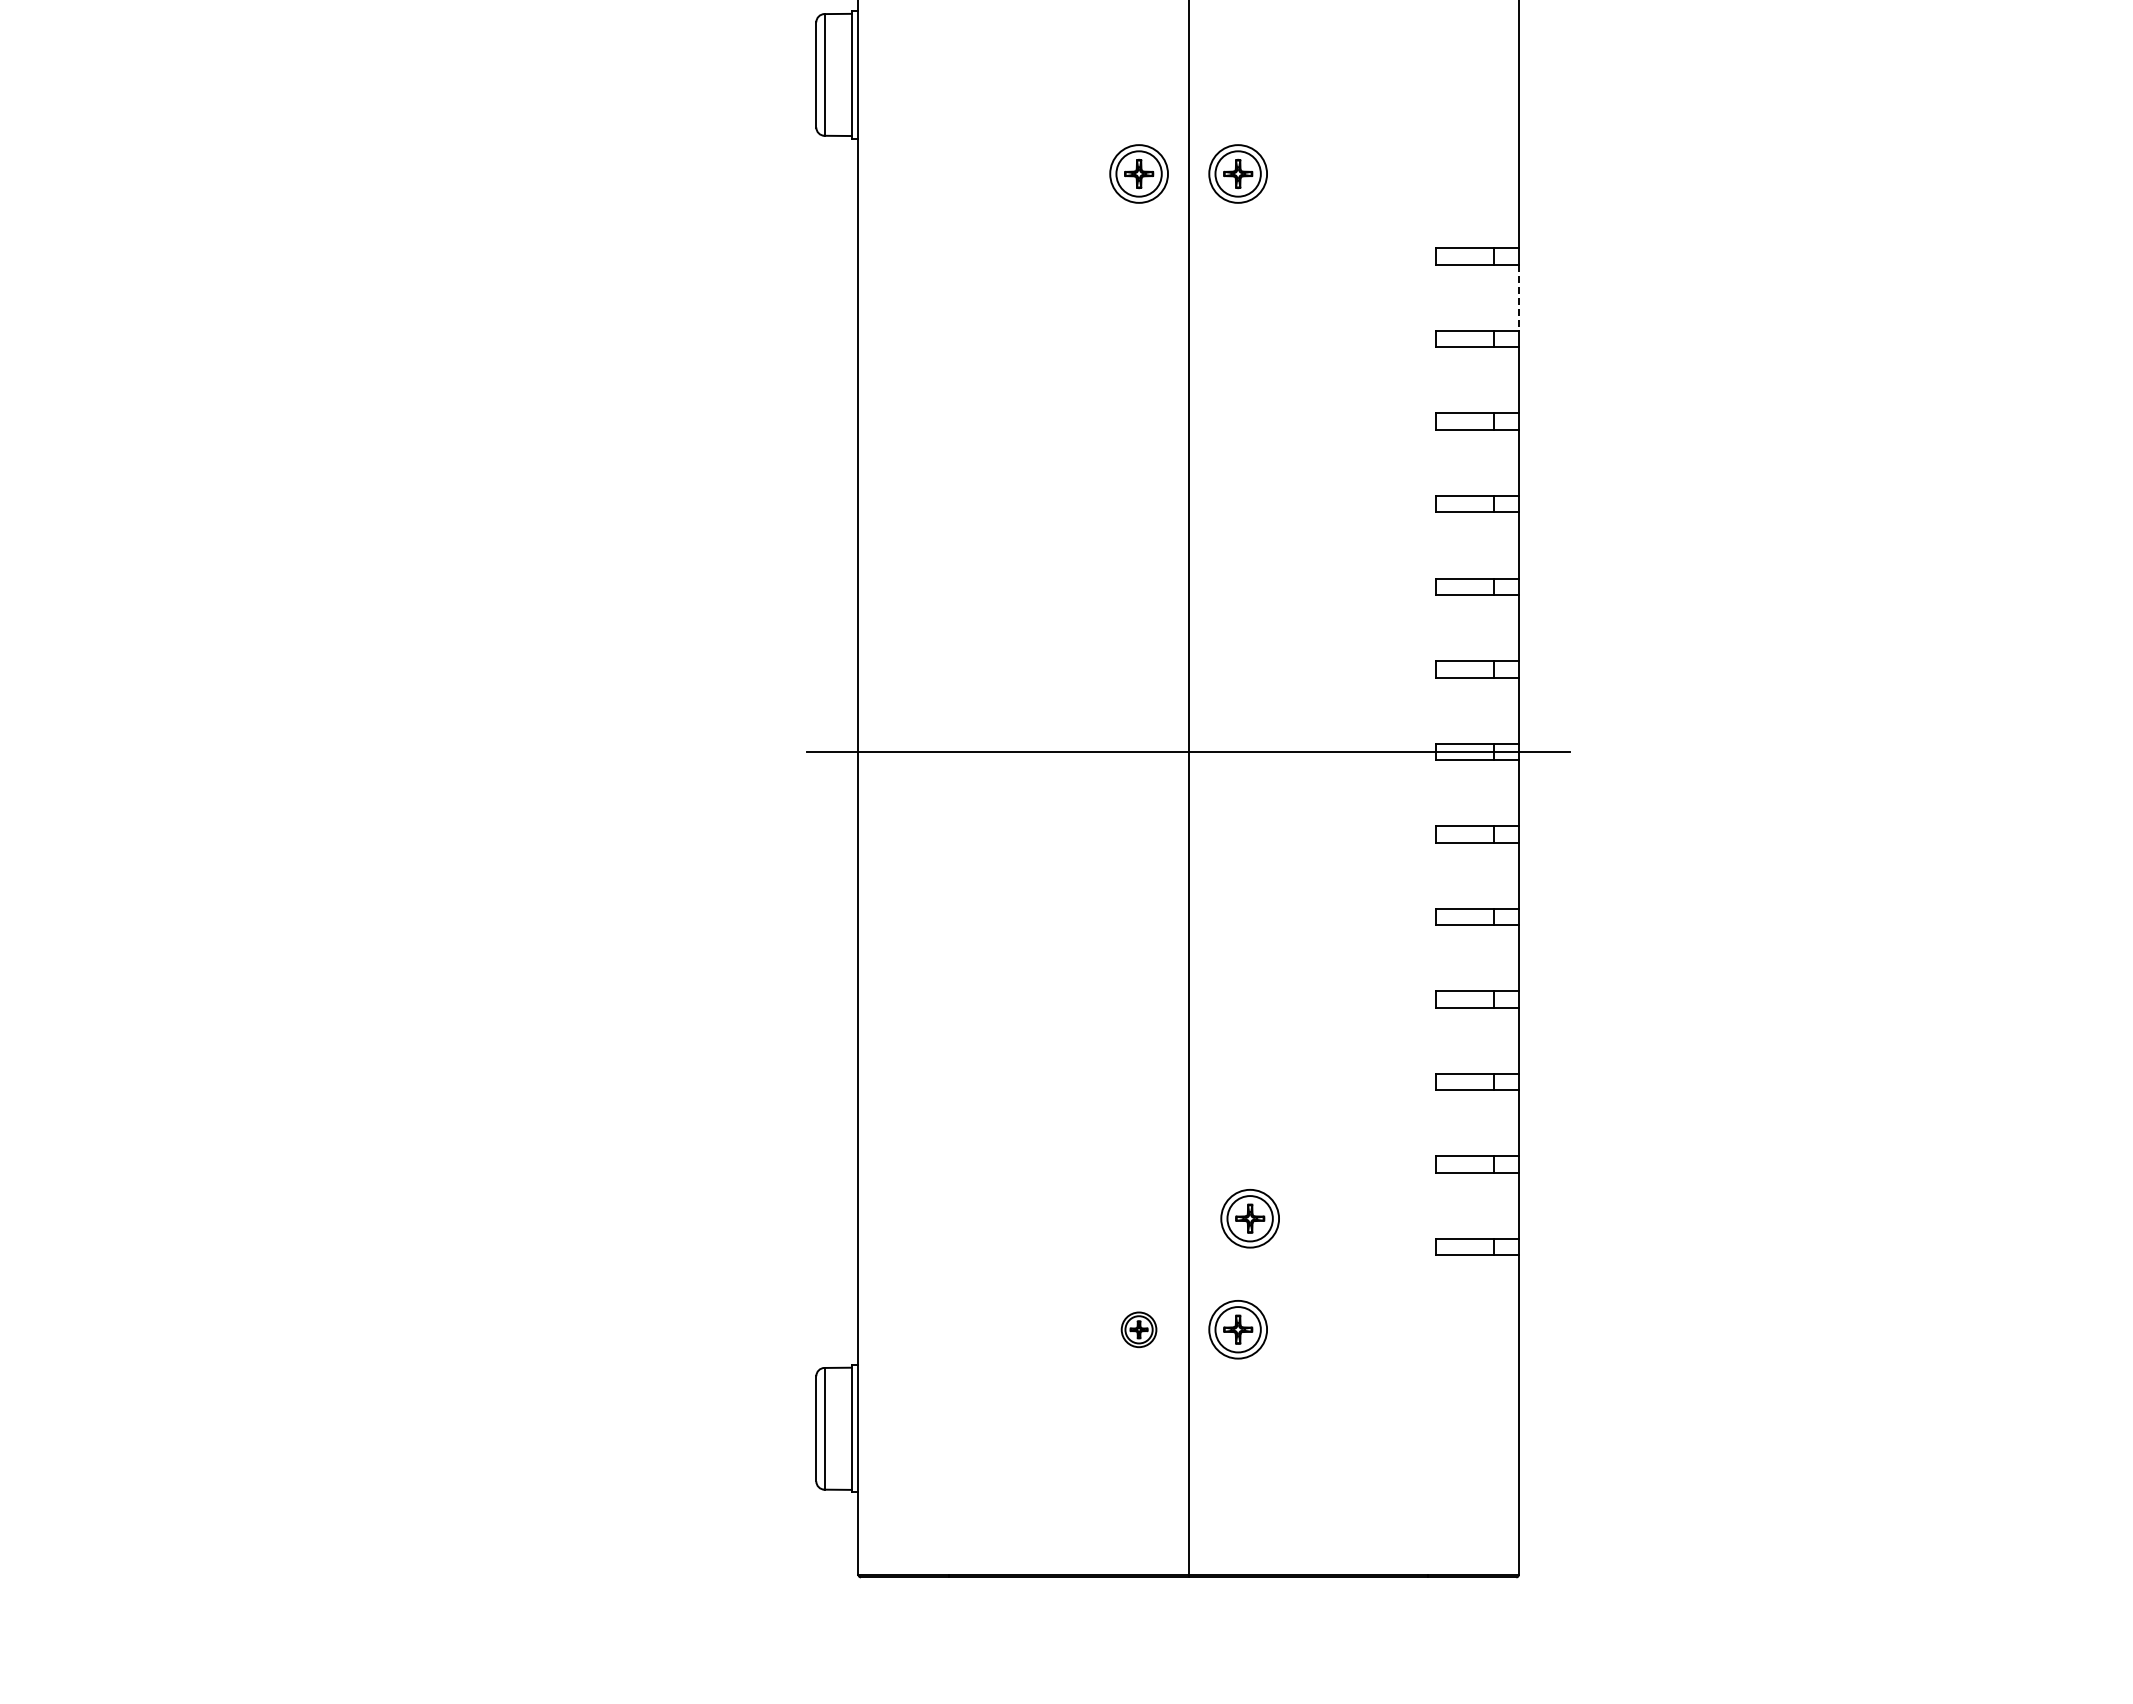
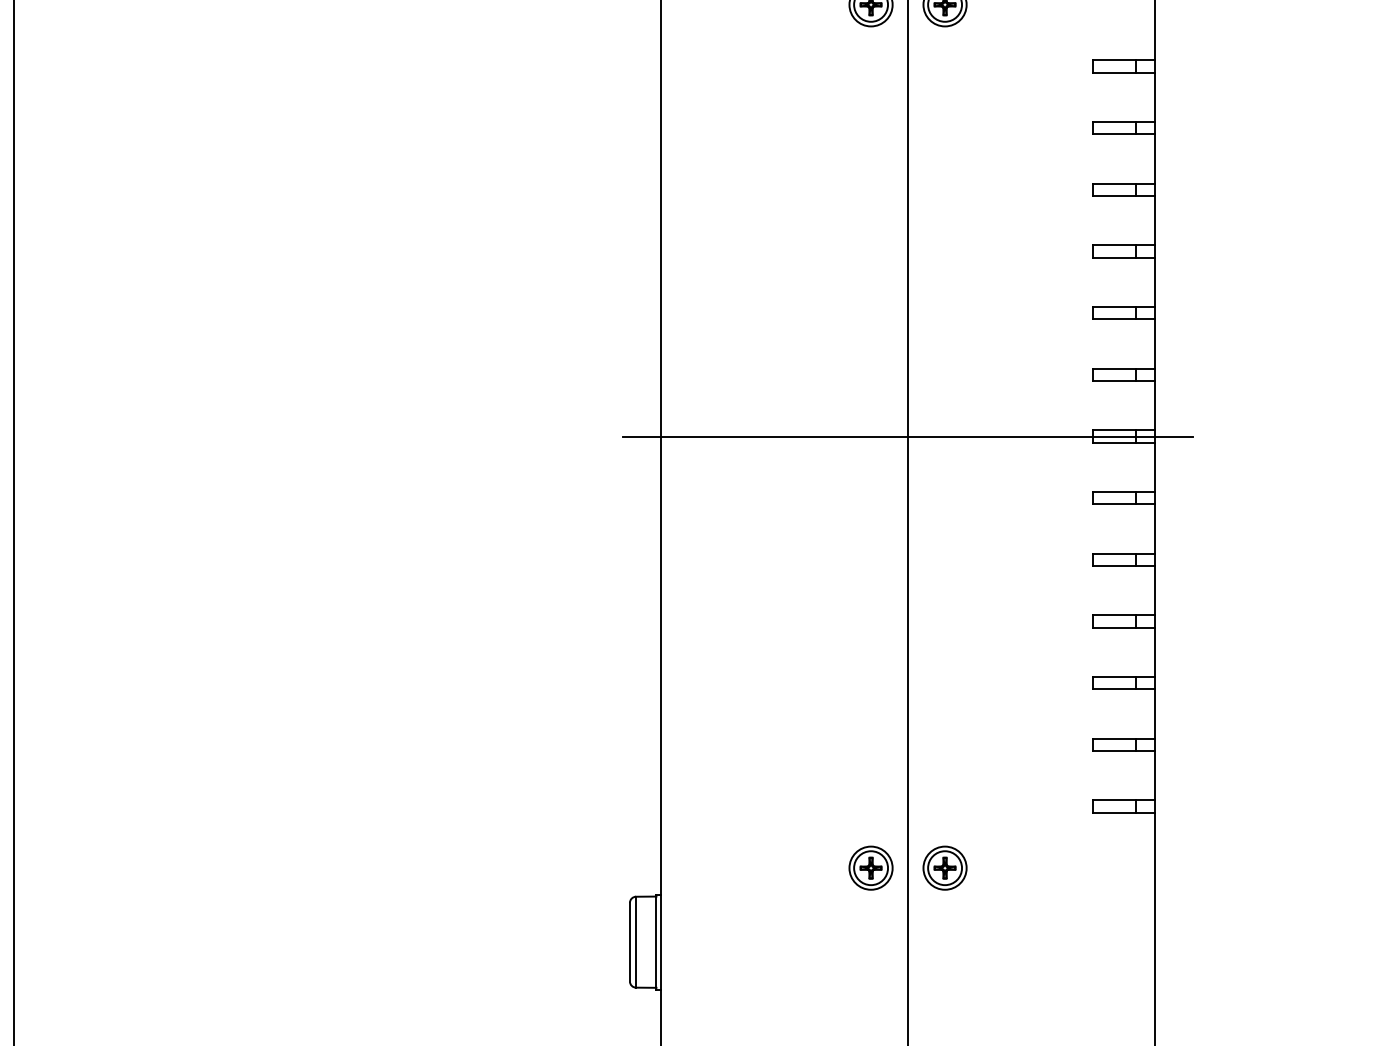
line: (1518, 298) -> (1154, 97), dashed -> solid
part: (1249, 1218) -> (953, 785), removed
part: (1138, 1329) -> (870, 868), size x1.67

